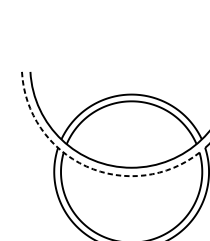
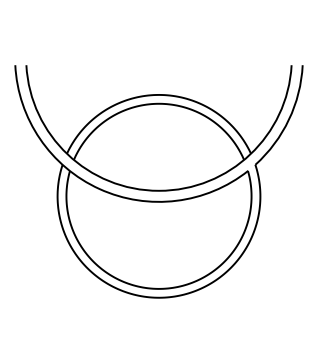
arc: (86, 166) -> (99, 189), dashed -> solid

